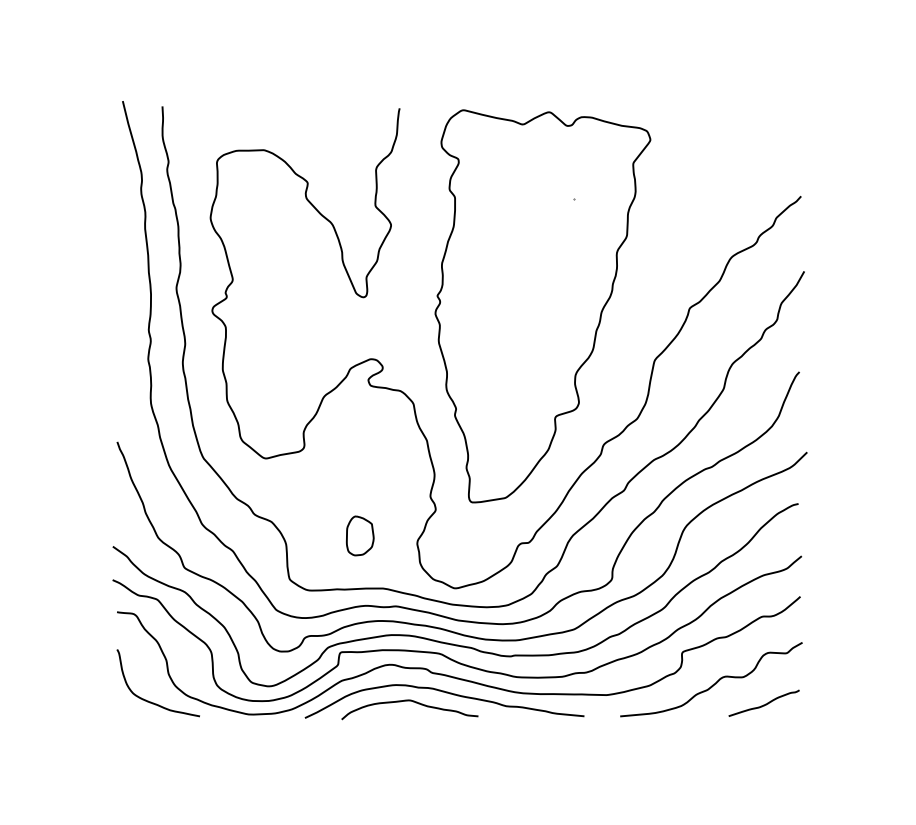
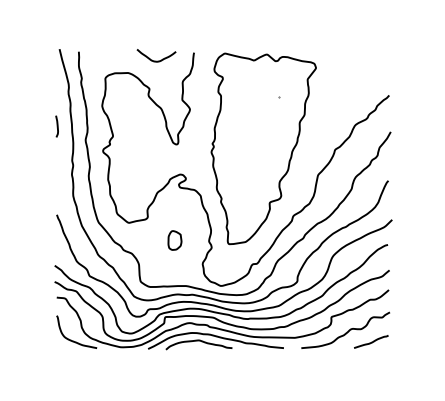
curve: (322, 124) -> (156, 60), added
curve: (116, 260) -> (56, 126), added
part: (359, 535) -> (174, 240), moved

